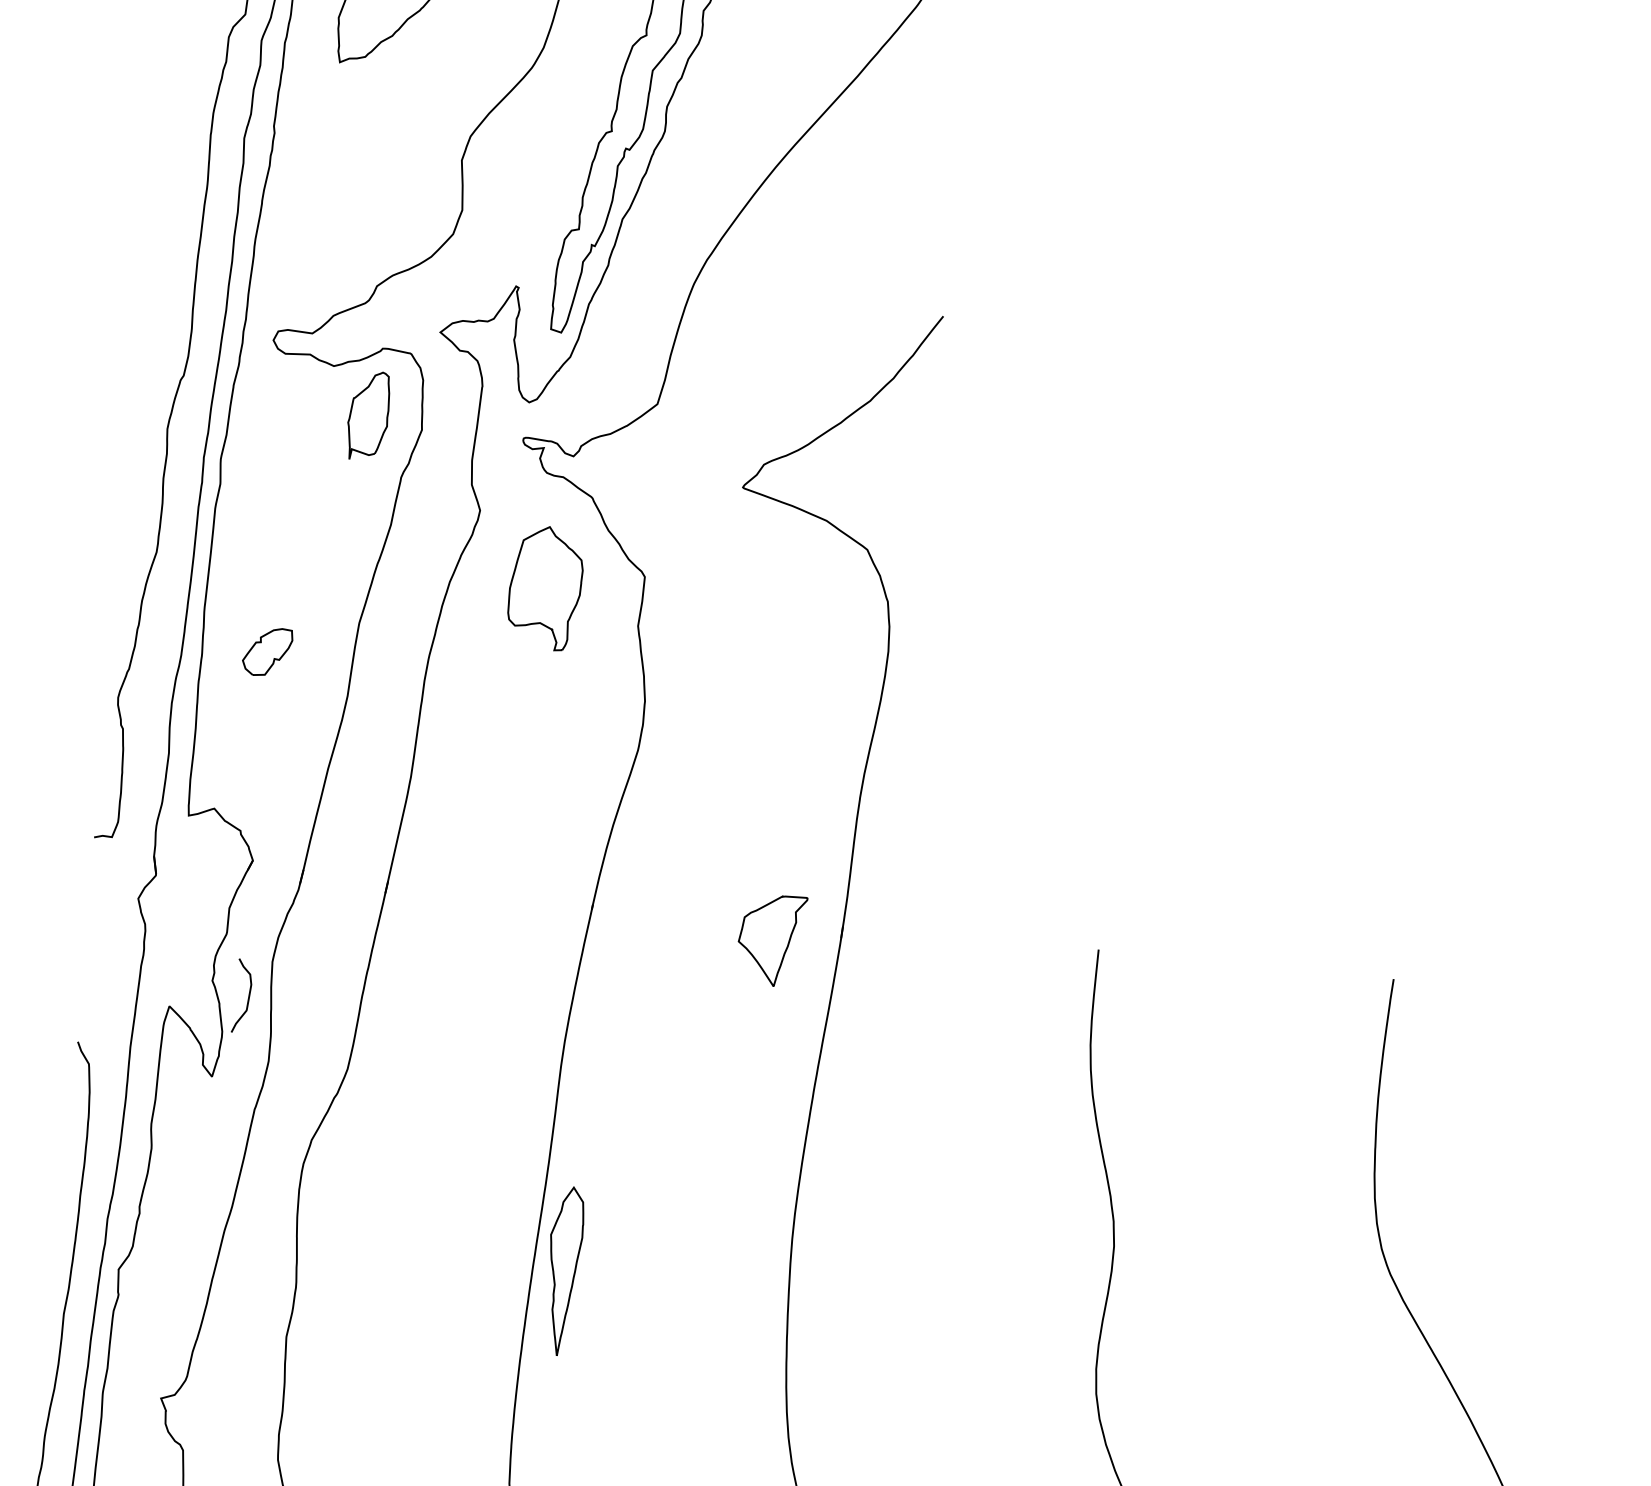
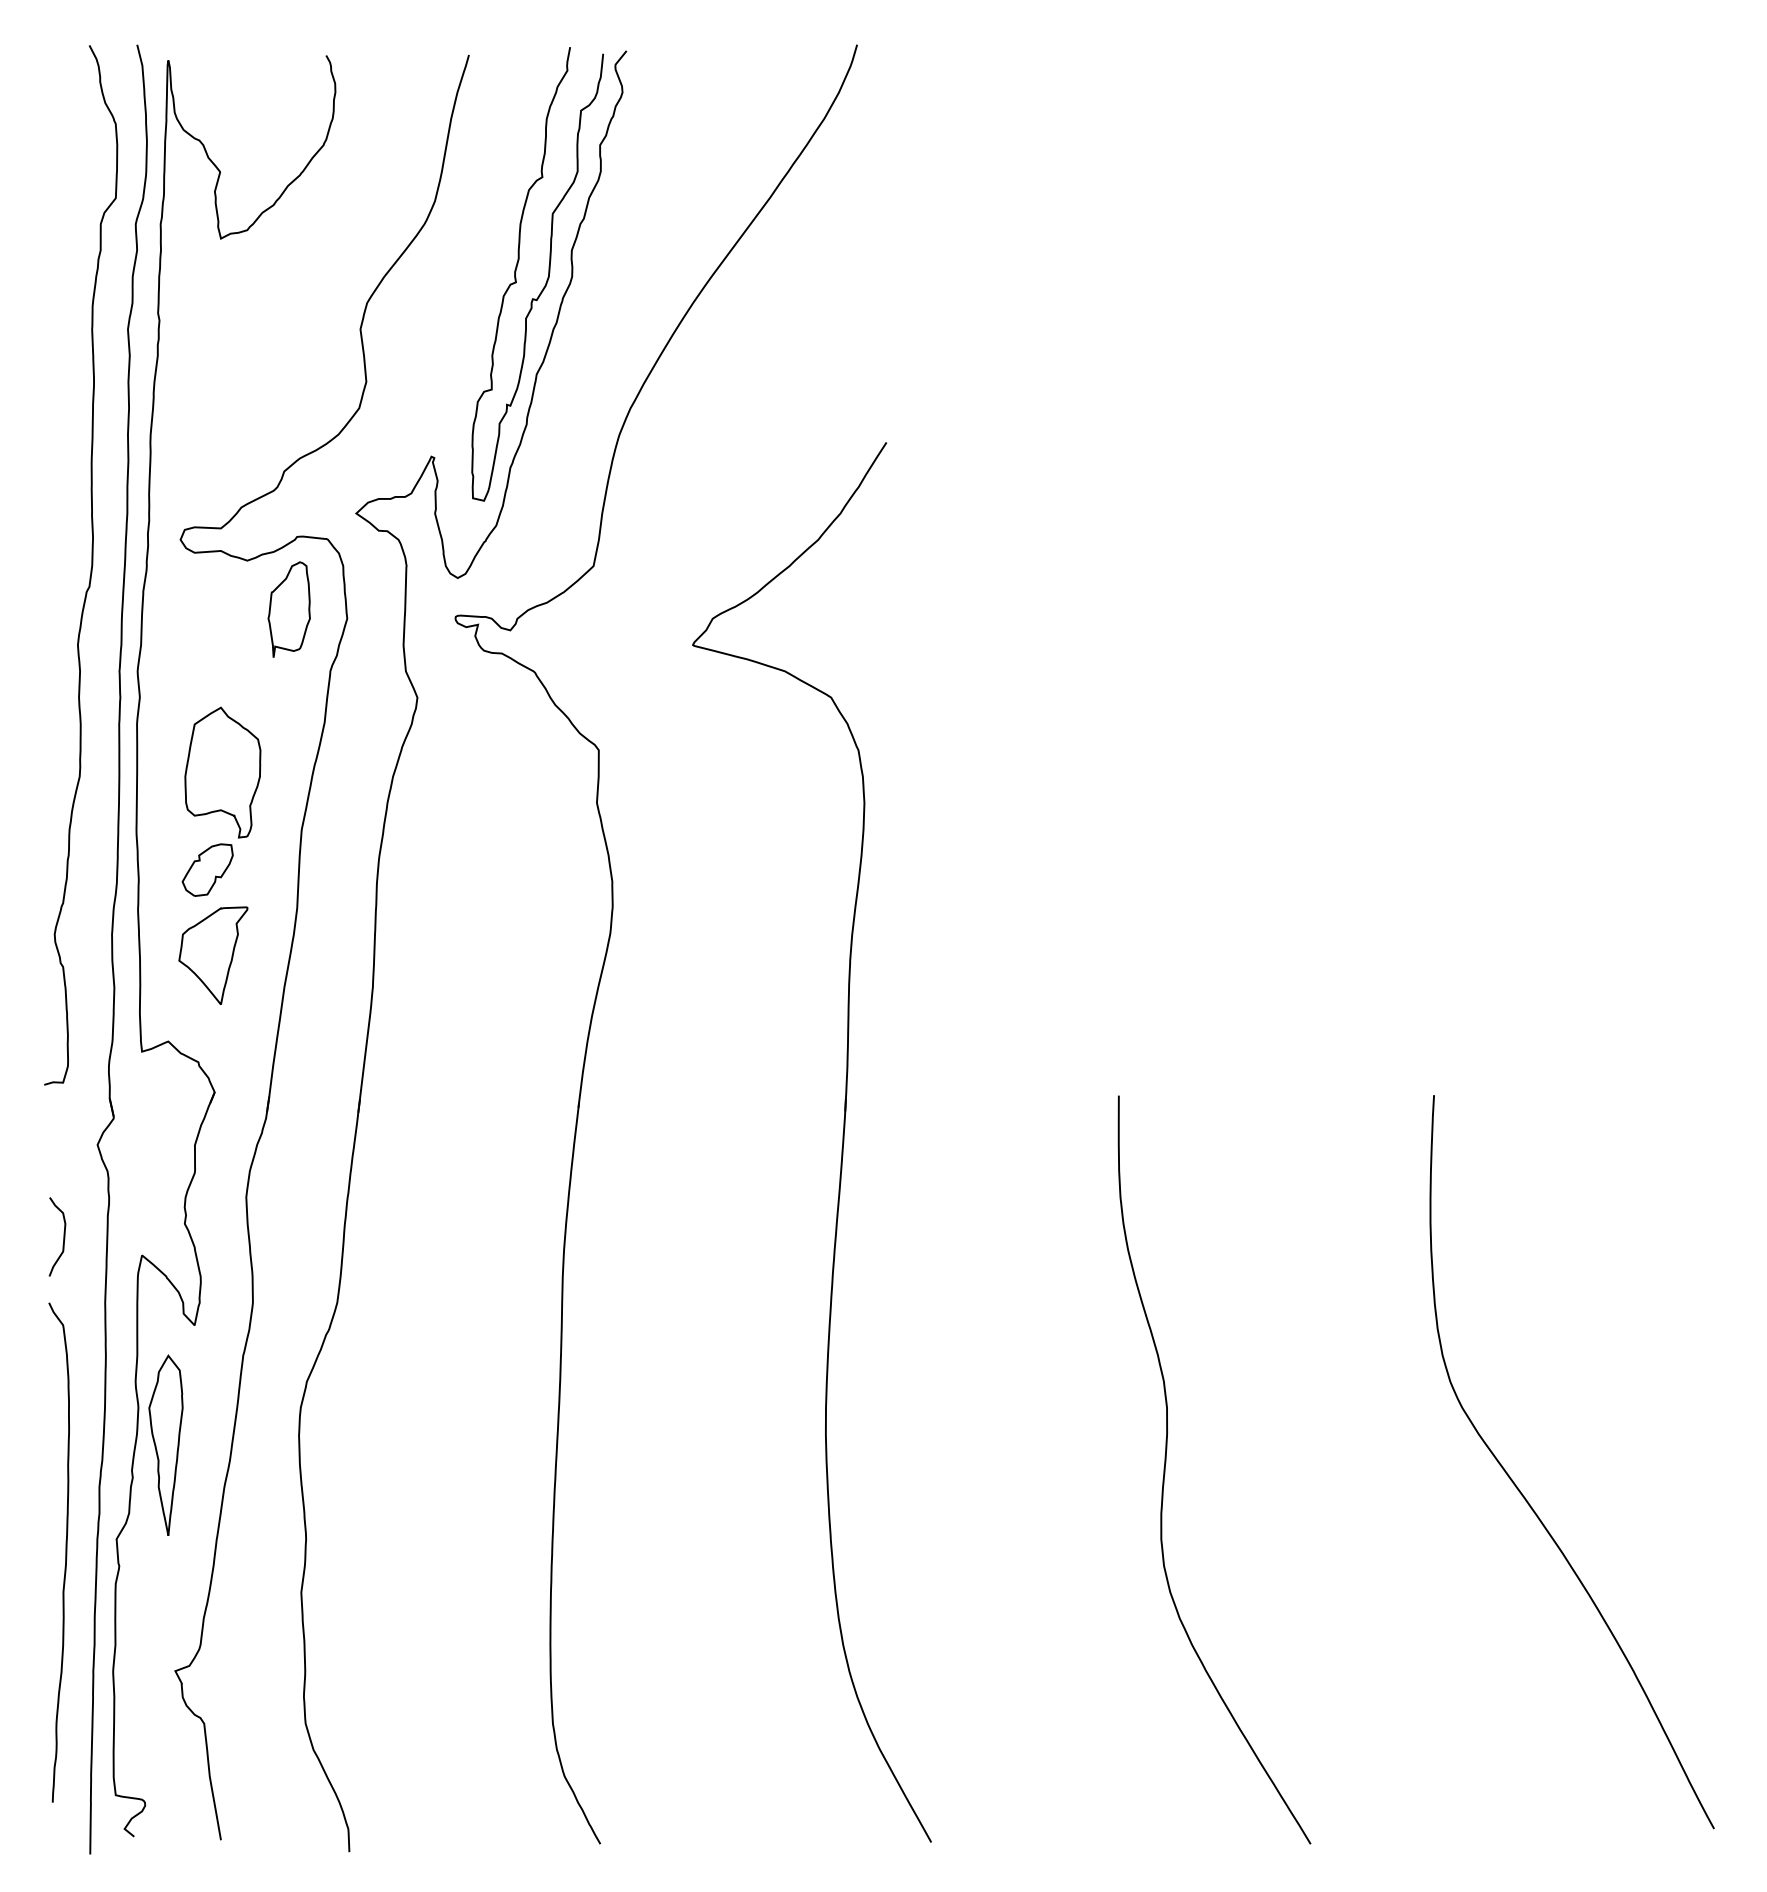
part: (545, 587) -> (222, 772), moved
part: (771, 939) -> (213, 955), moved
curve: (248, 996) -> (63, 1236), moved
part: (562, 1270) -> (165, 1444), moved

